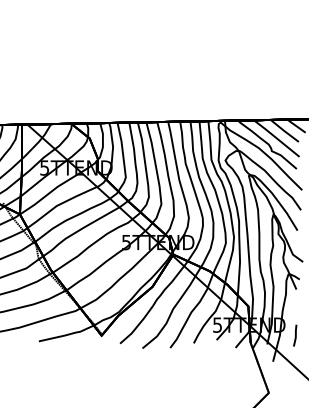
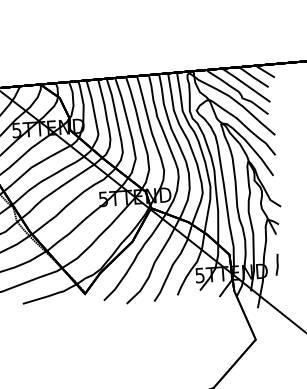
line: (295, 335) -> (277, 264), moved

